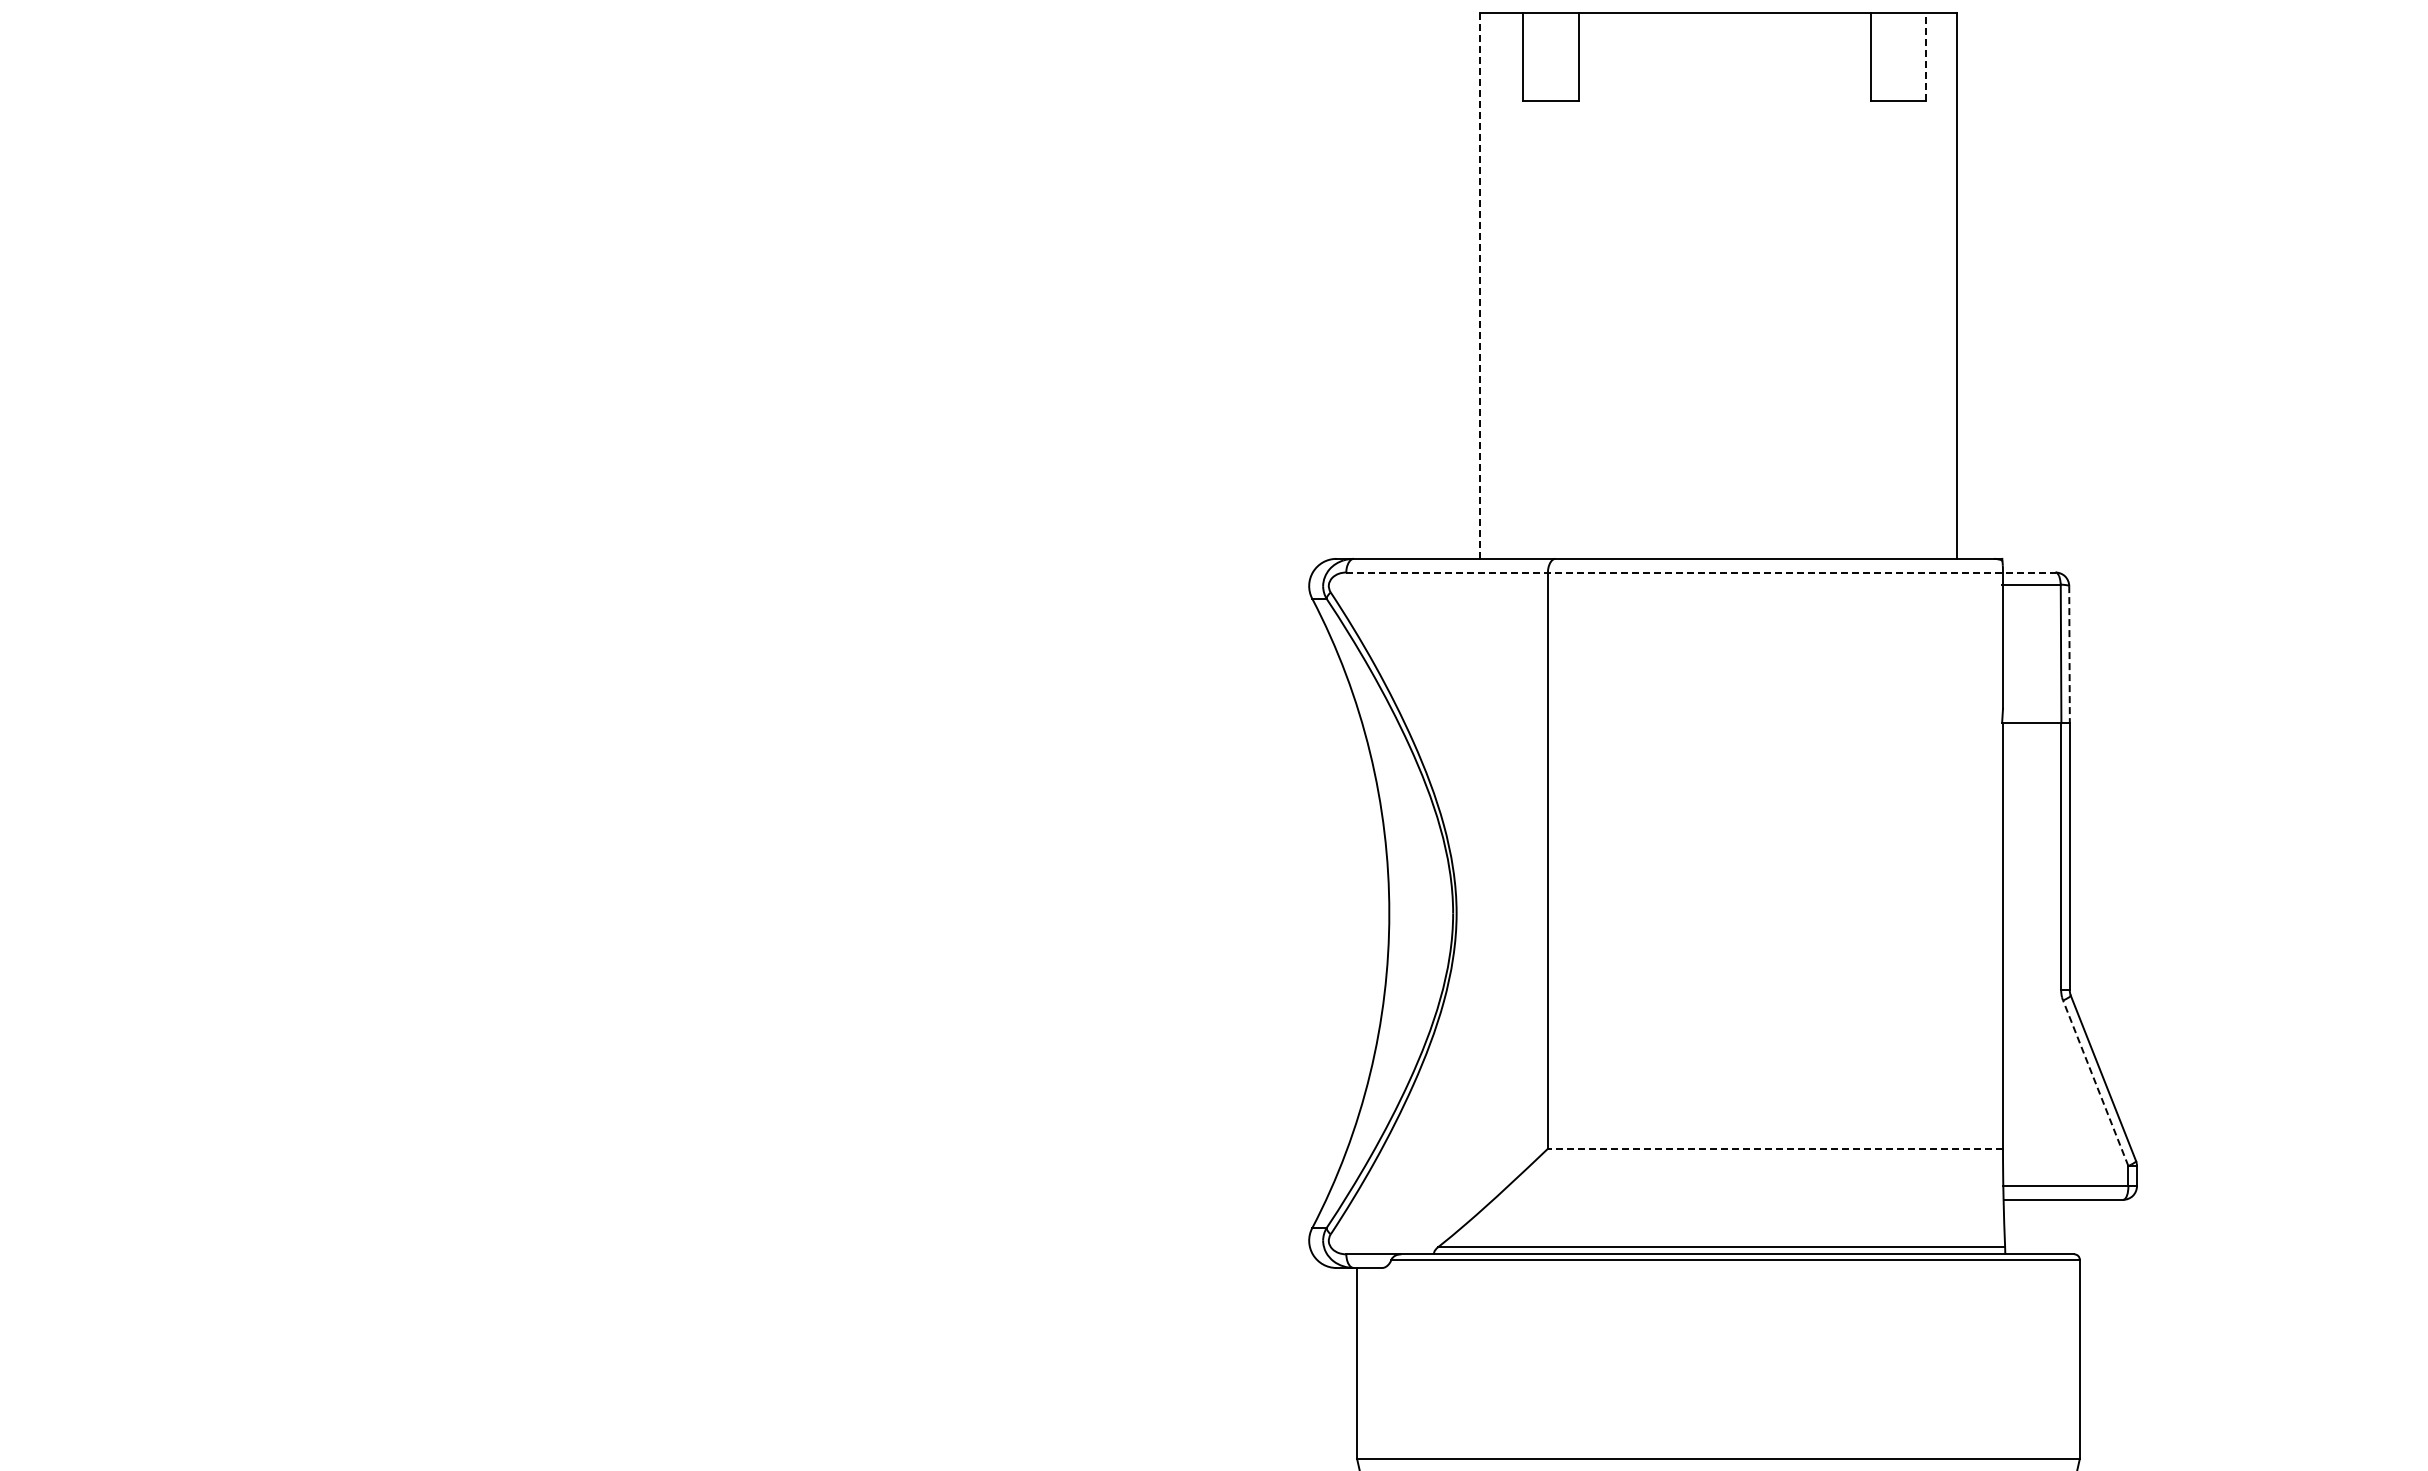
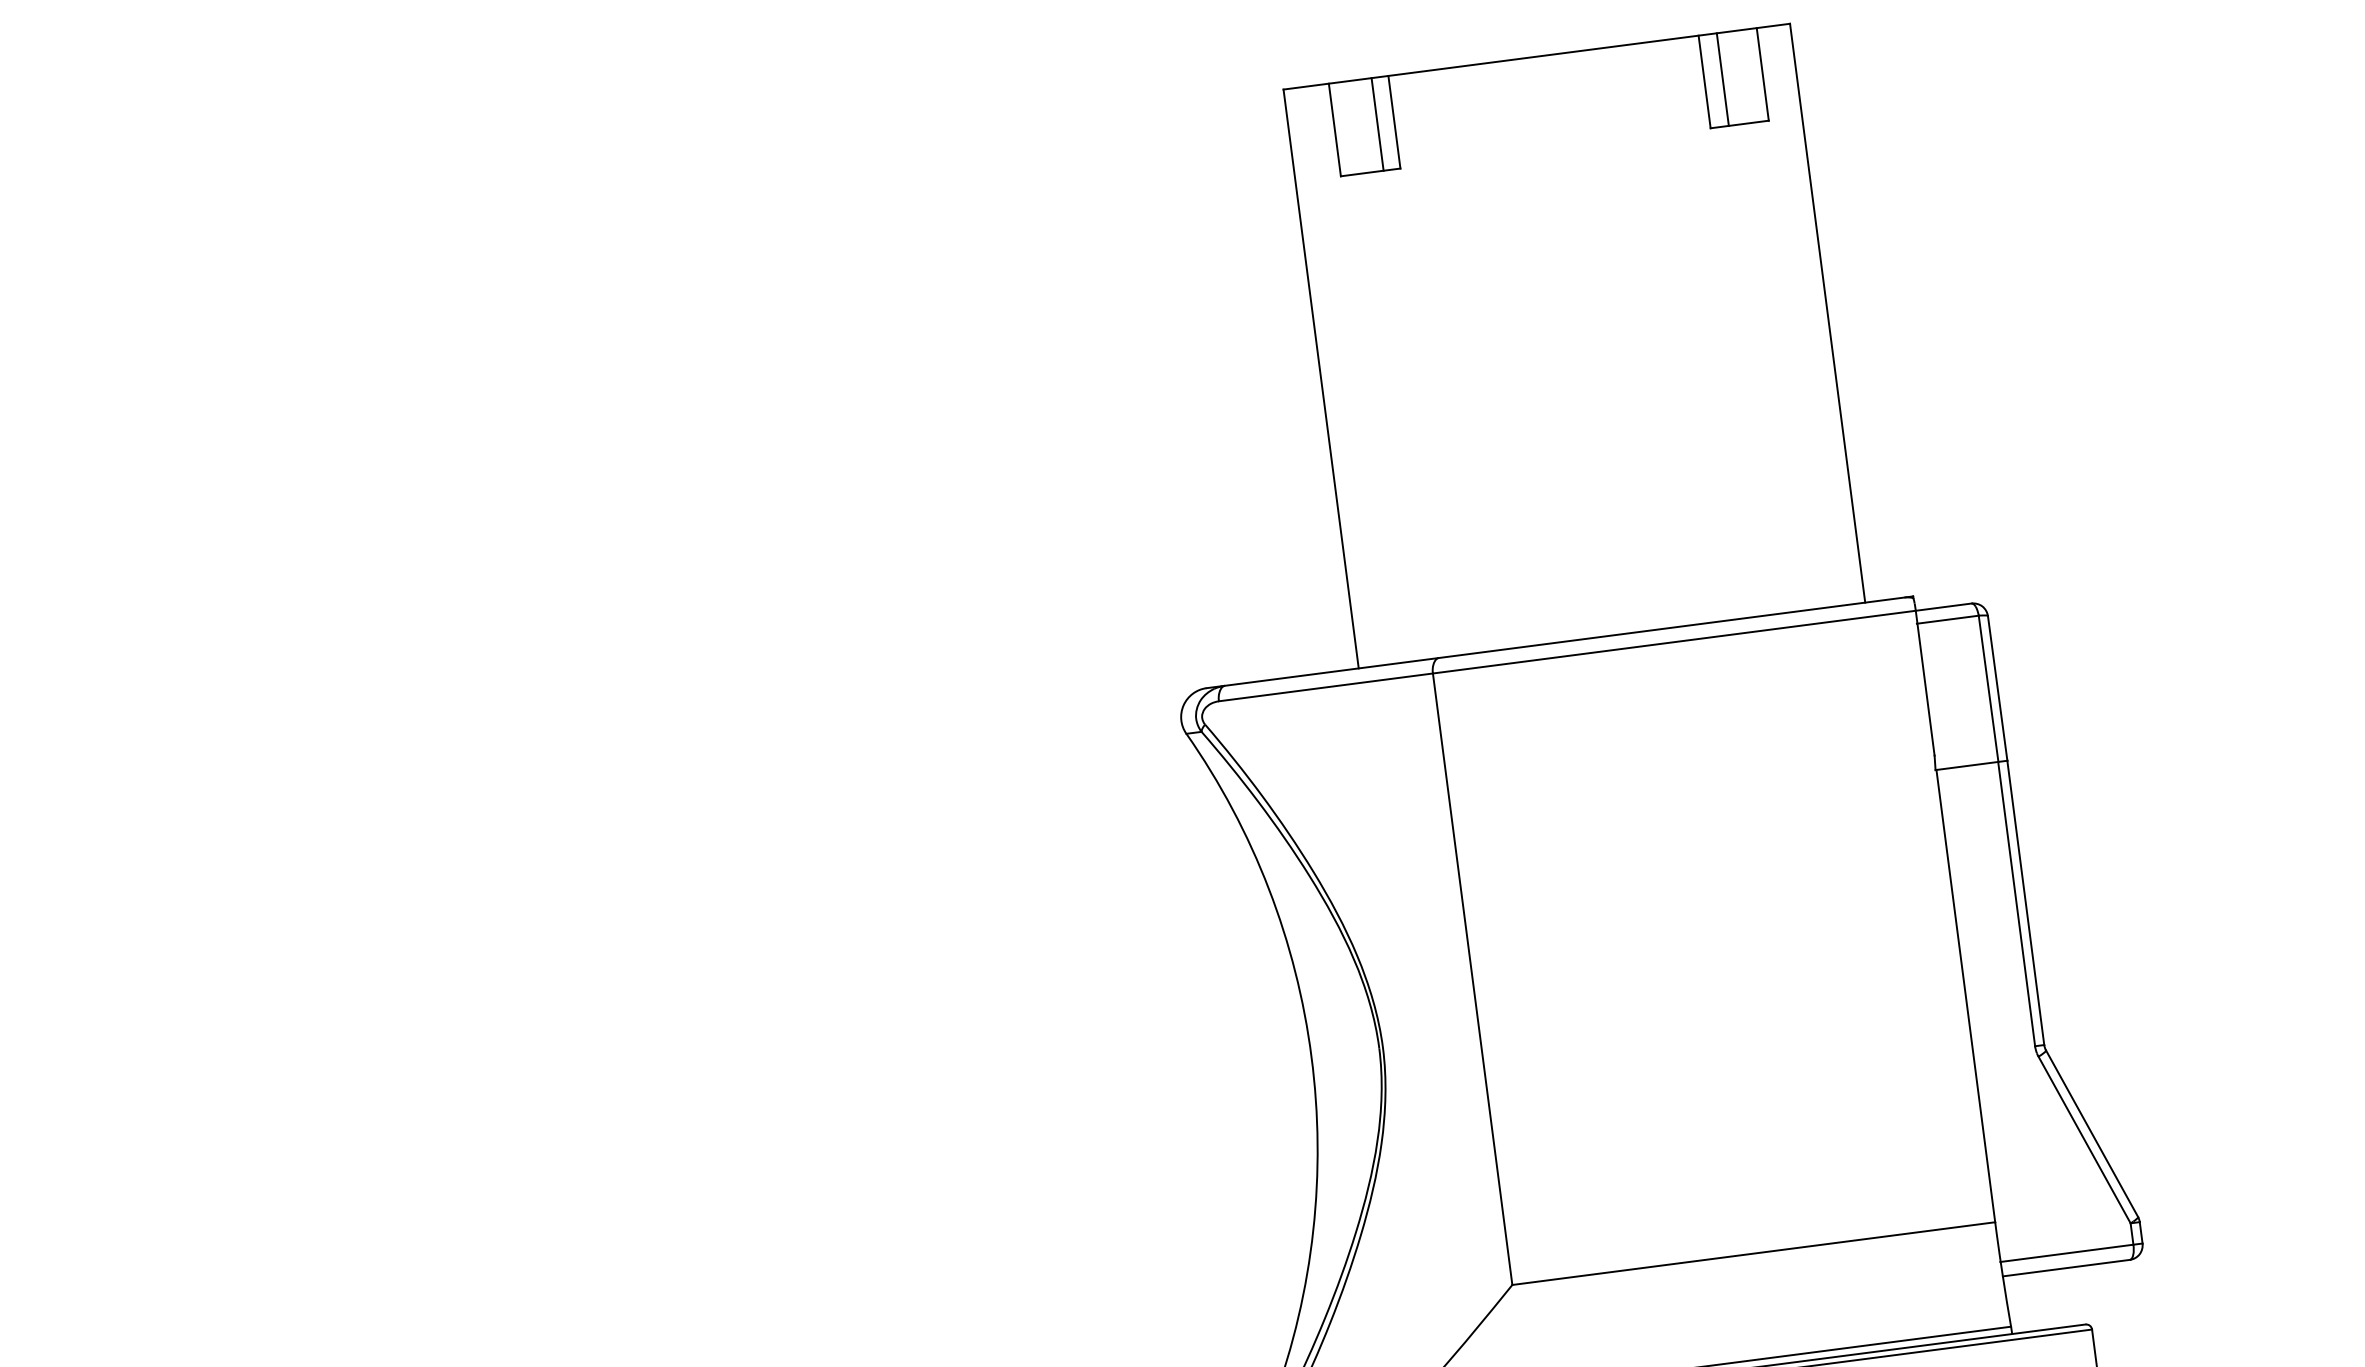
line: (1562, 56) -> (1377, 123), added
line: (1888, 56) -> (1723, 78), added
line: (1925, 57) -> (1762, 74), dashed -> solid
line: (1479, 286) -> (1320, 379), dashed -> solid
line: (1700, 572) -> (1594, 652), dashed -> solid
line: (2069, 654) -> (1997, 688), dashed -> solid
line: (2095, 1083) -> (2084, 1140), dashed -> solid
line: (1775, 1148) -> (1753, 1253), dashed -> solid

